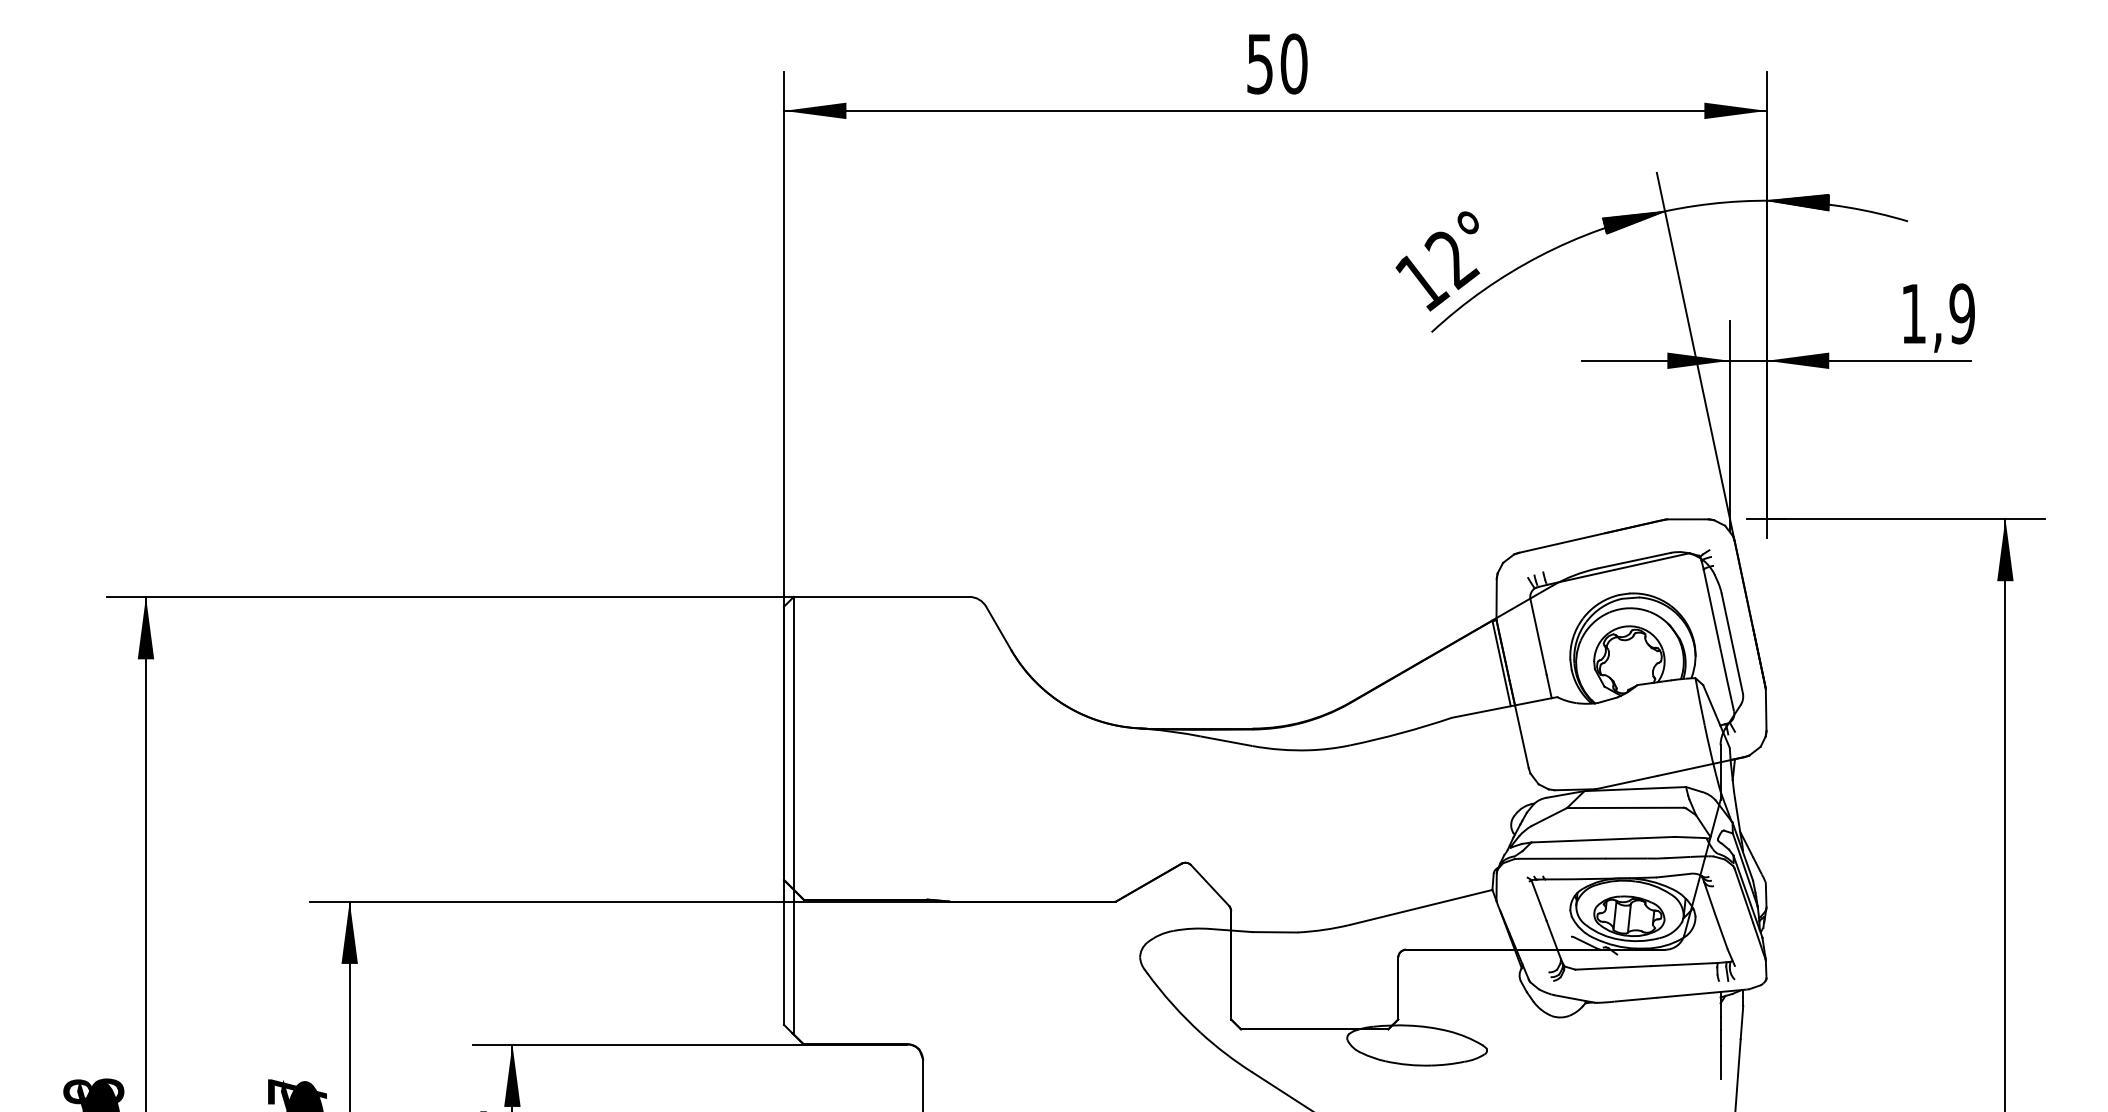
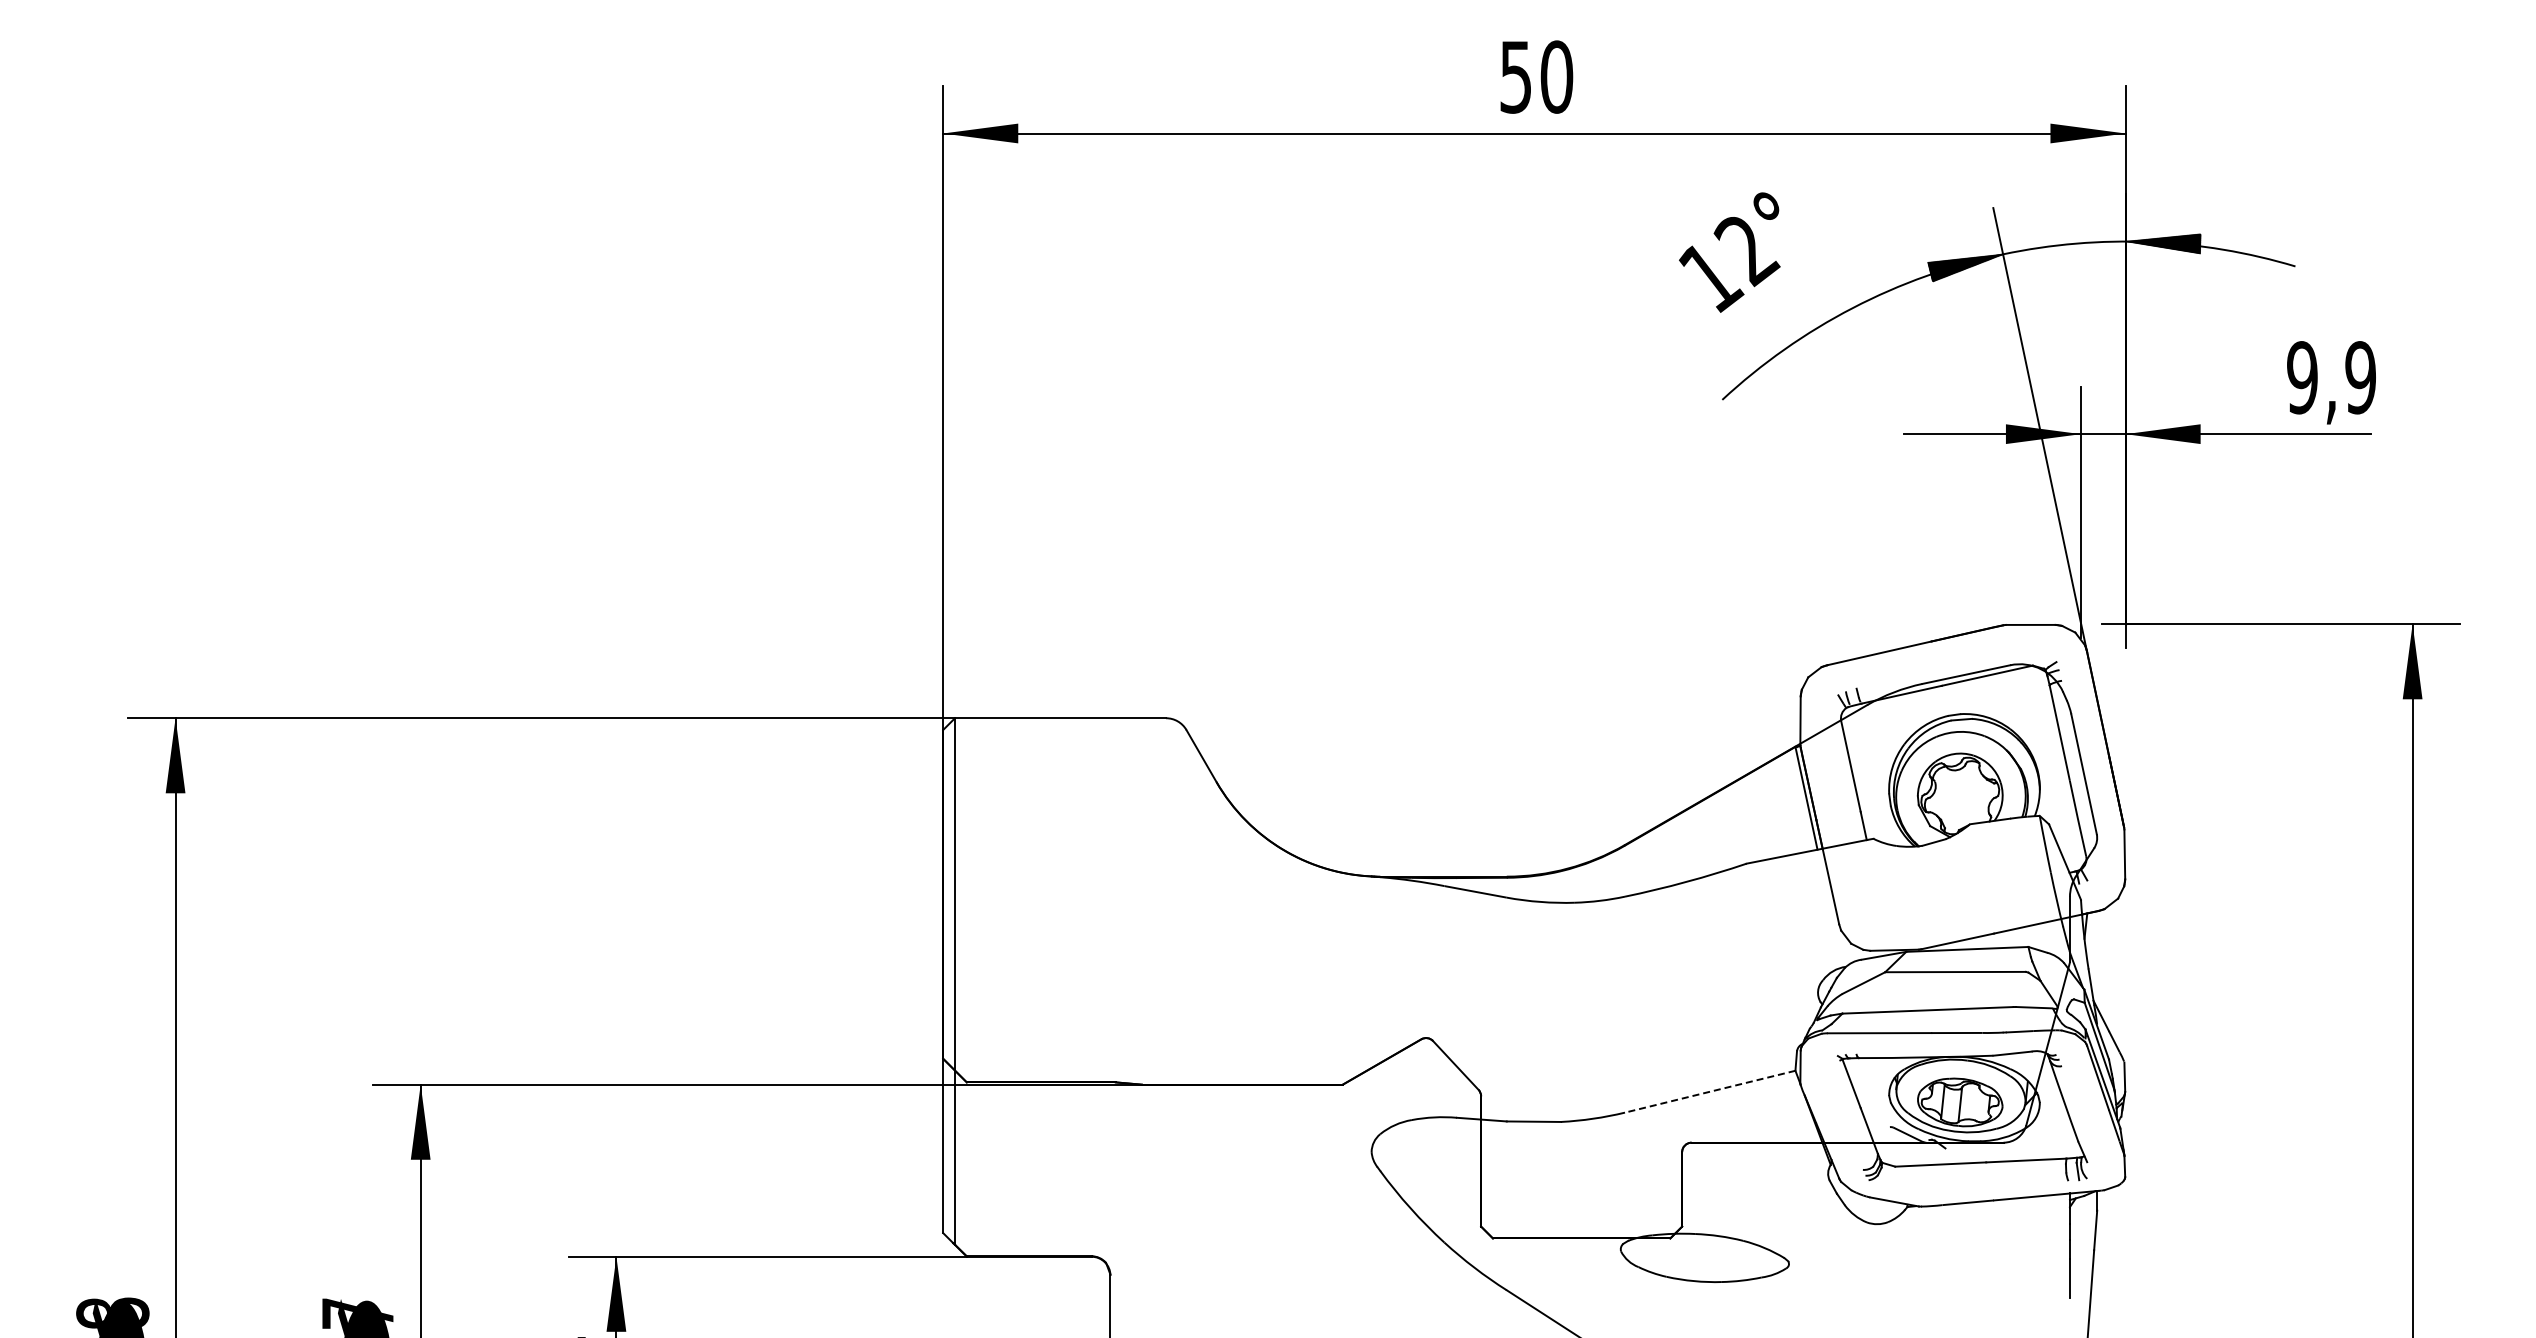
text: (1437, 261) -> (1729, 252), moved
text: (1913, 313) -> (2302, 377), 1,9 -> 9,9
line: (1421, 907) -> (1710, 1091), solid -> dashed

